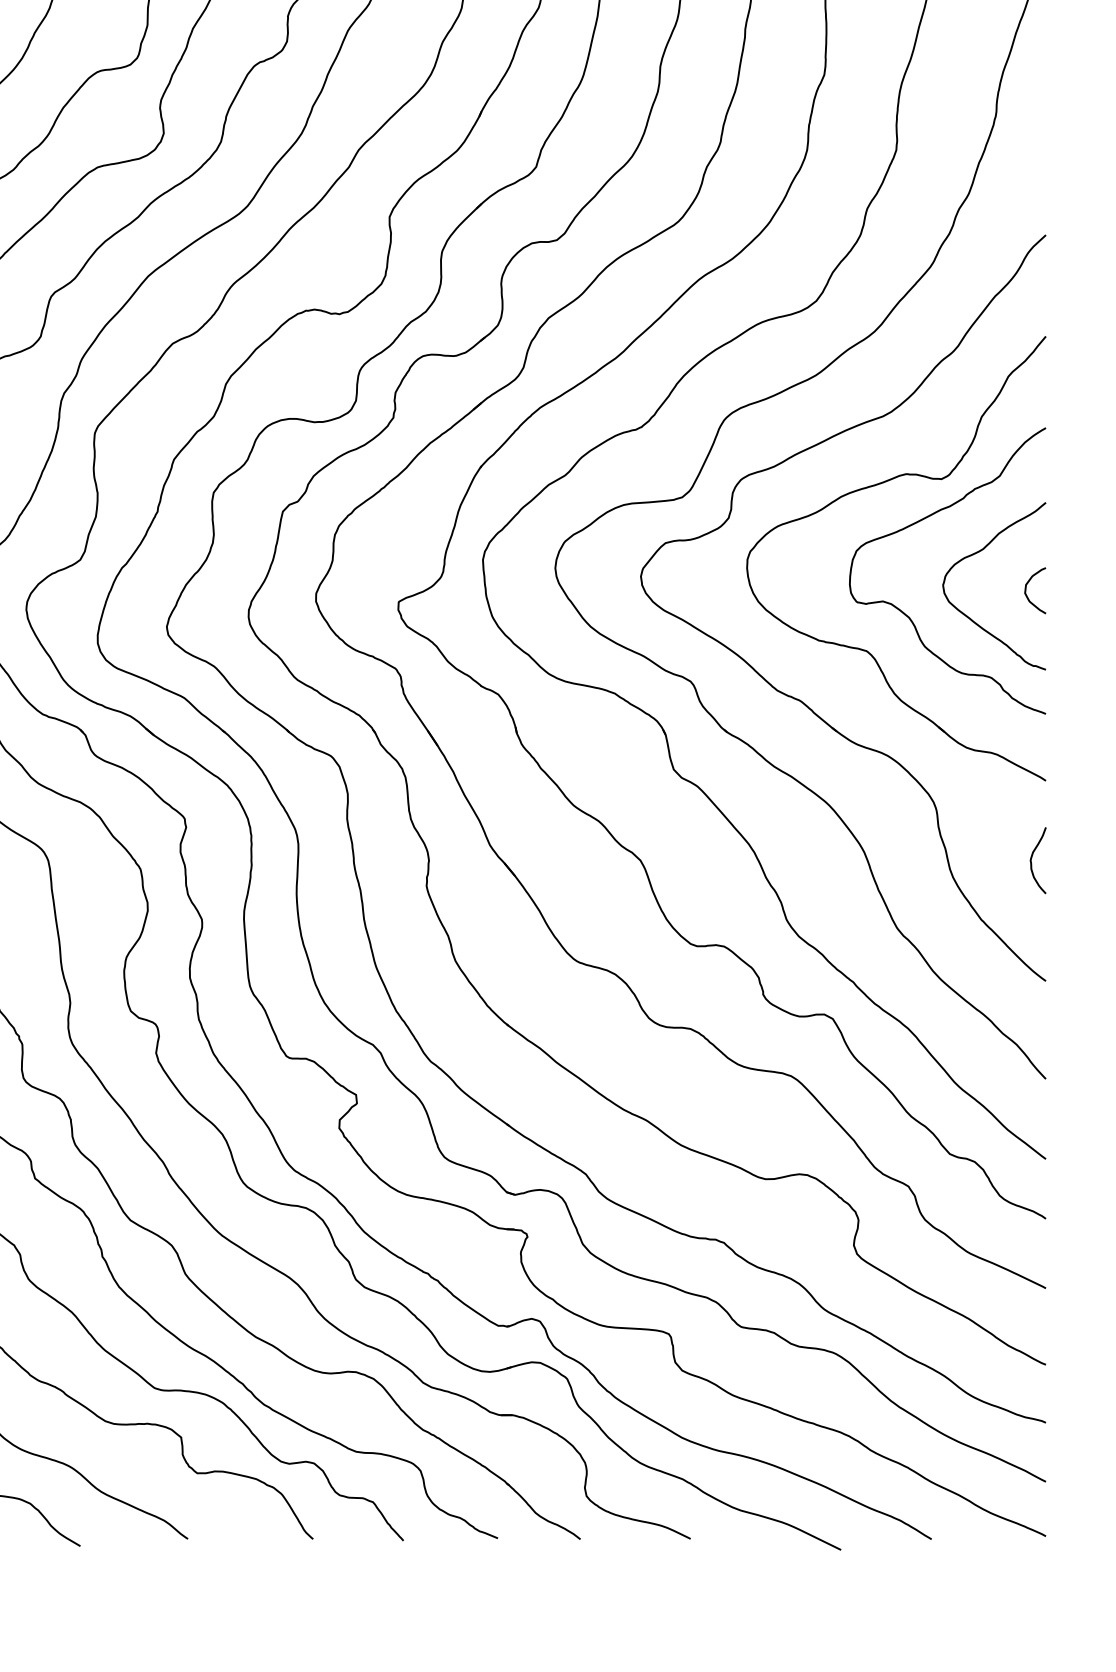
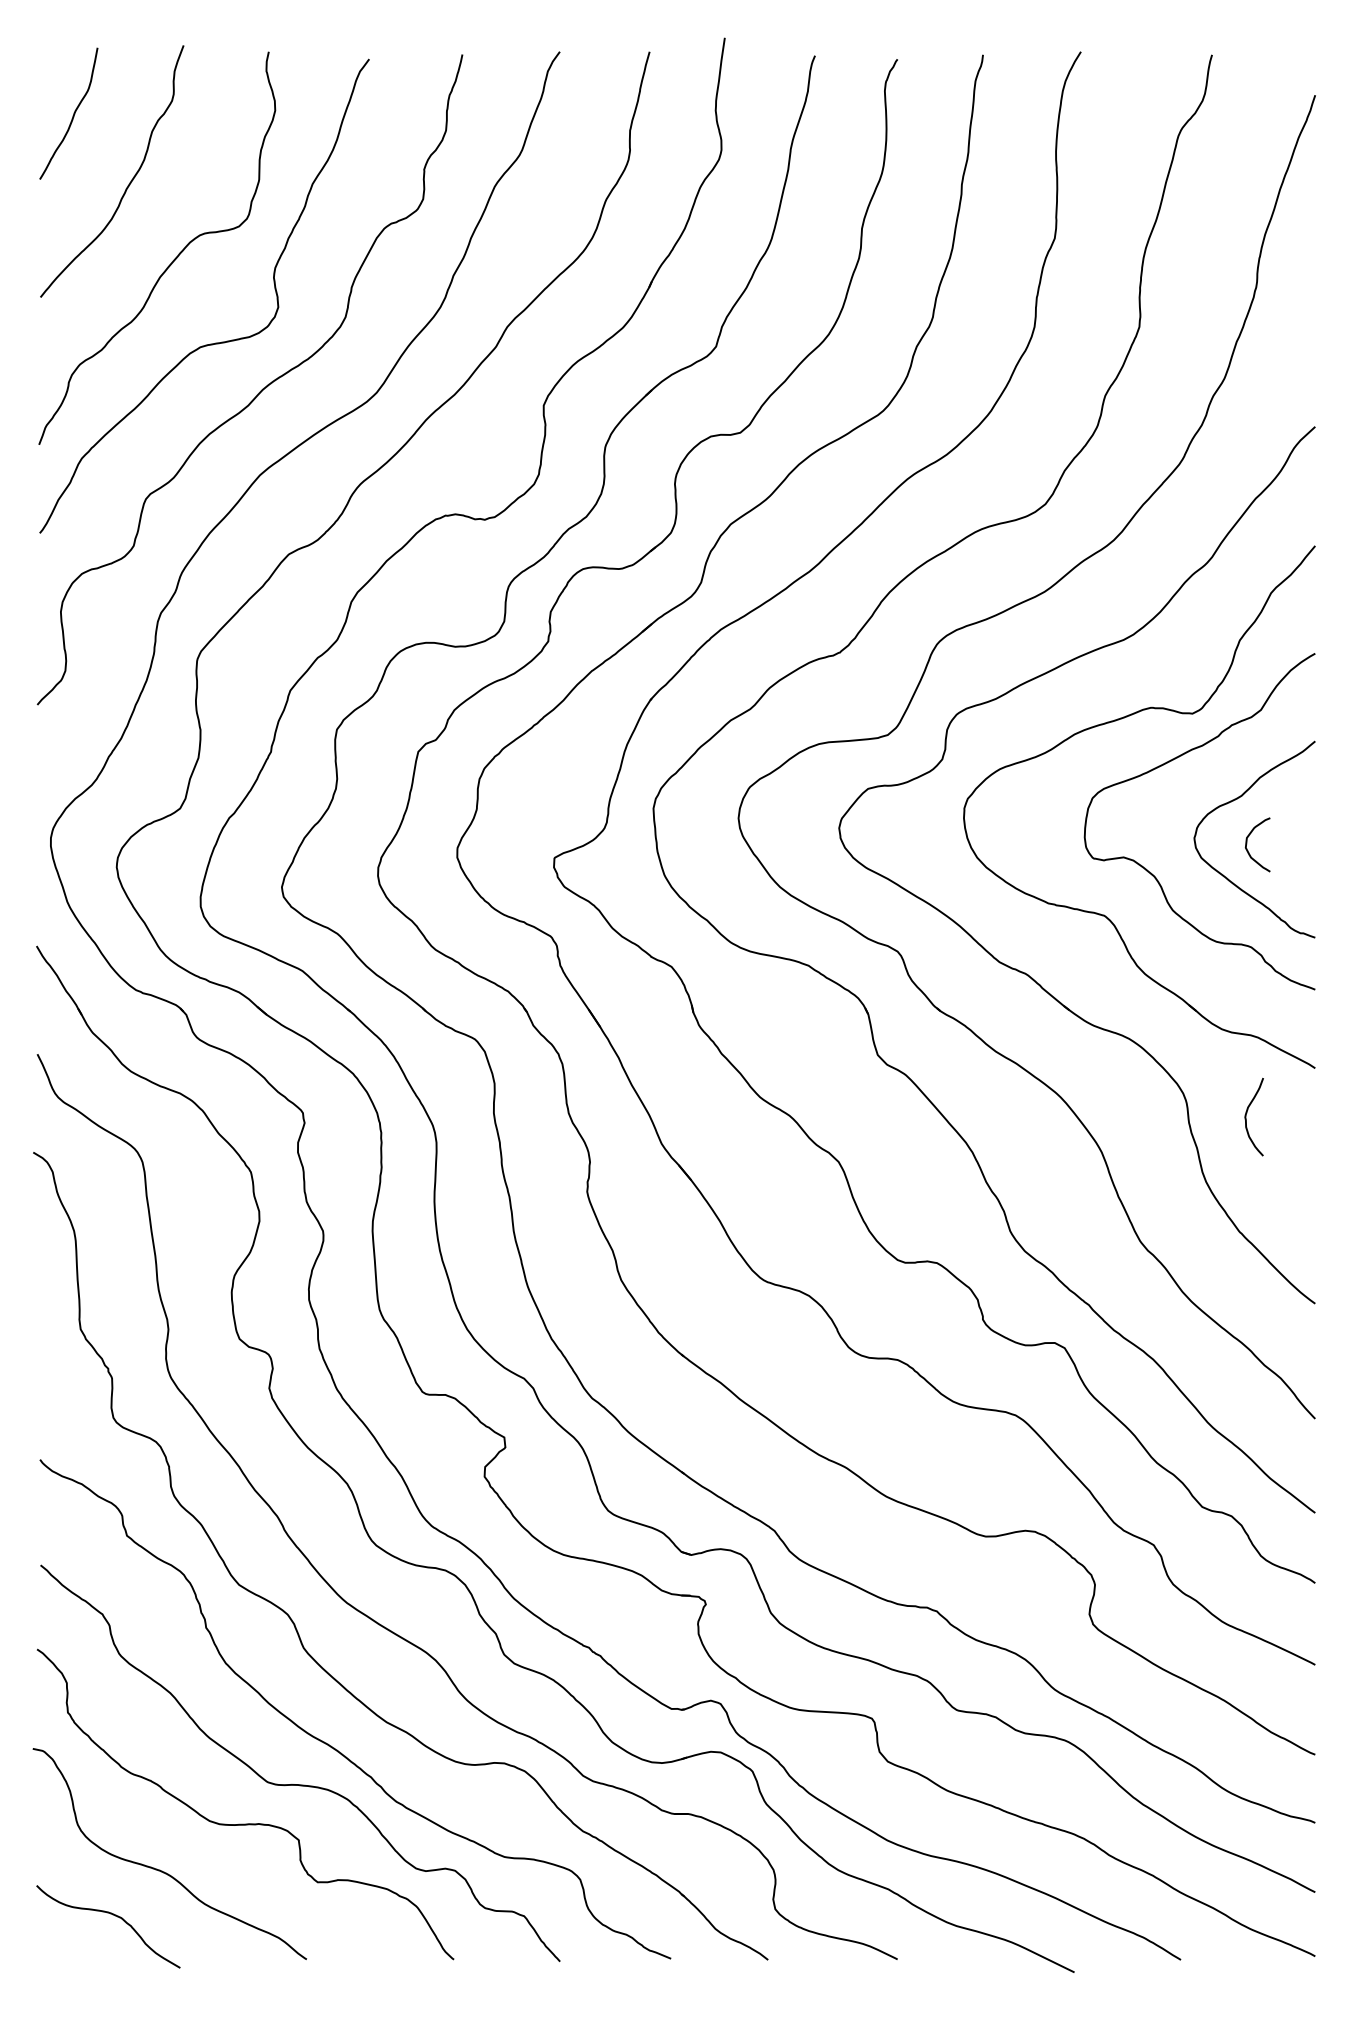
curve: (1026, 590) -> (1247, 844), moved
curve: (1032, 857) -> (1247, 1113), moved

